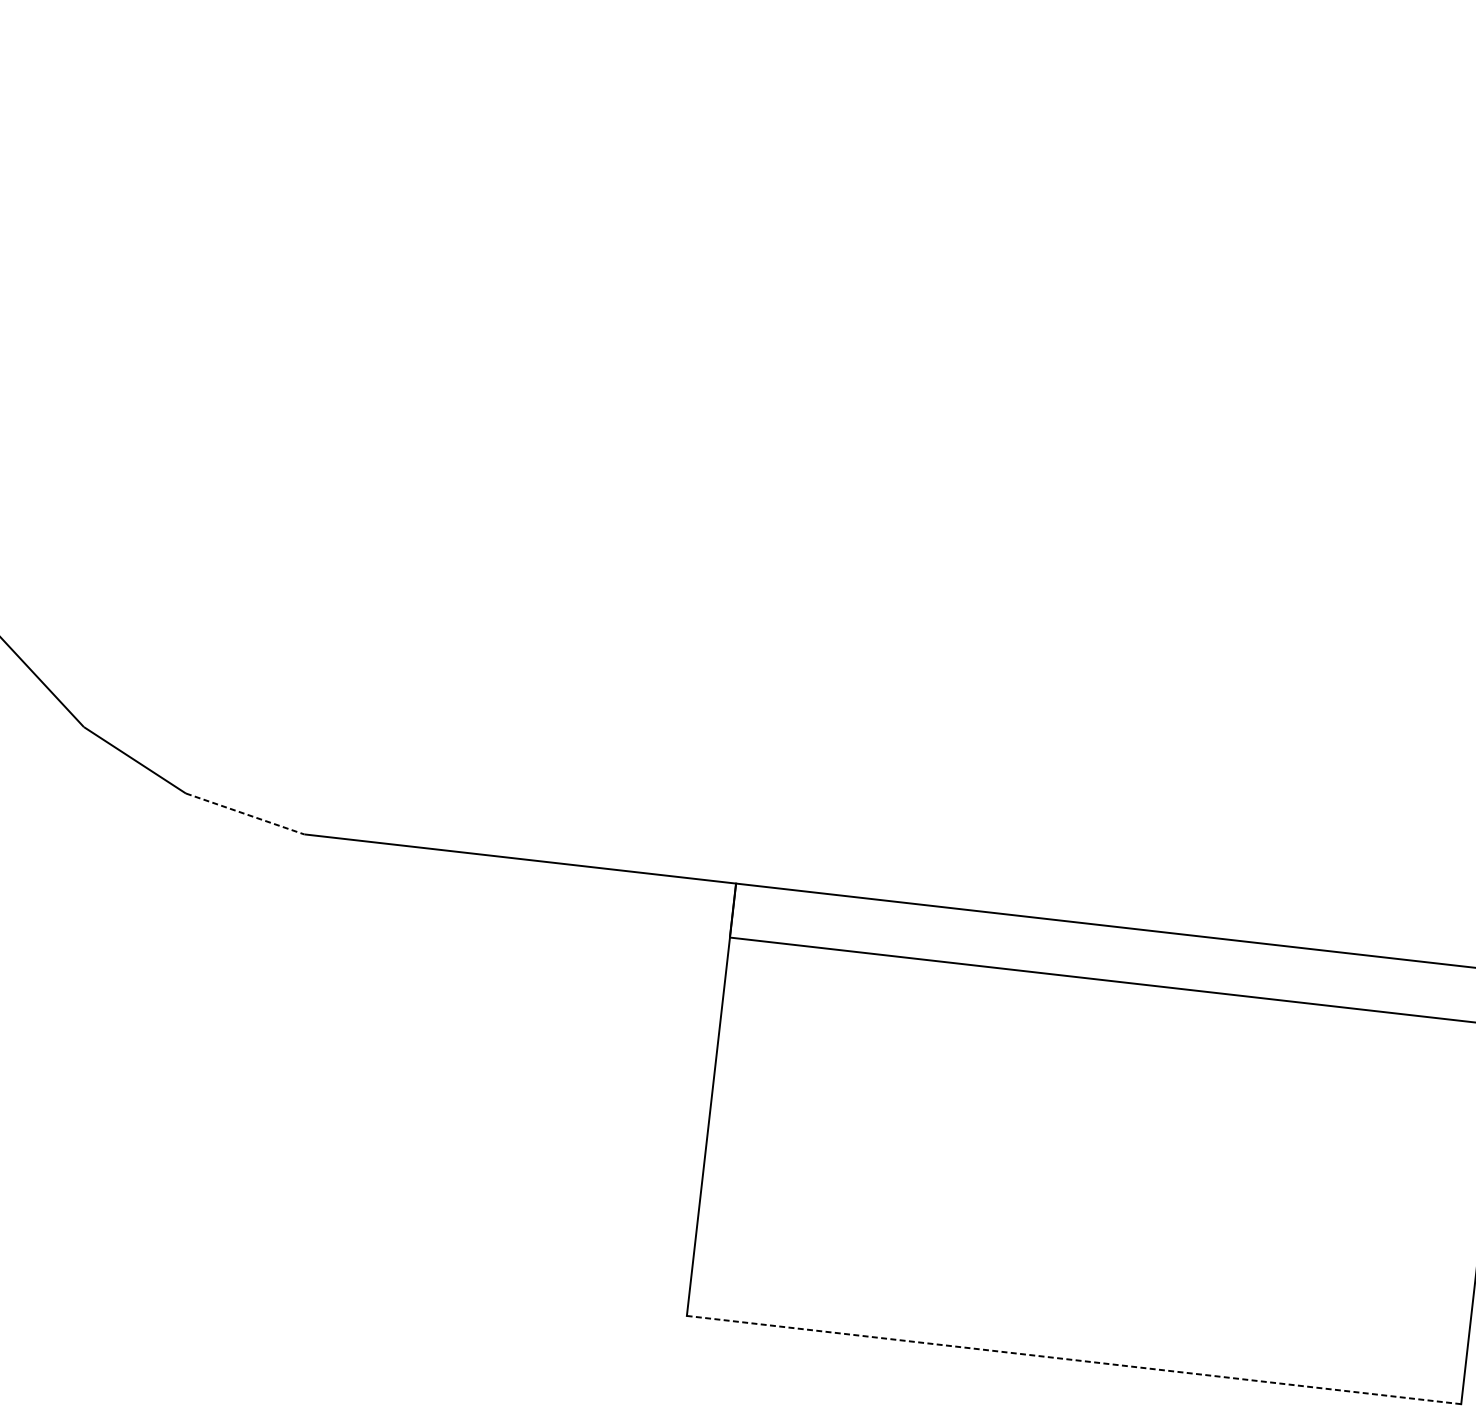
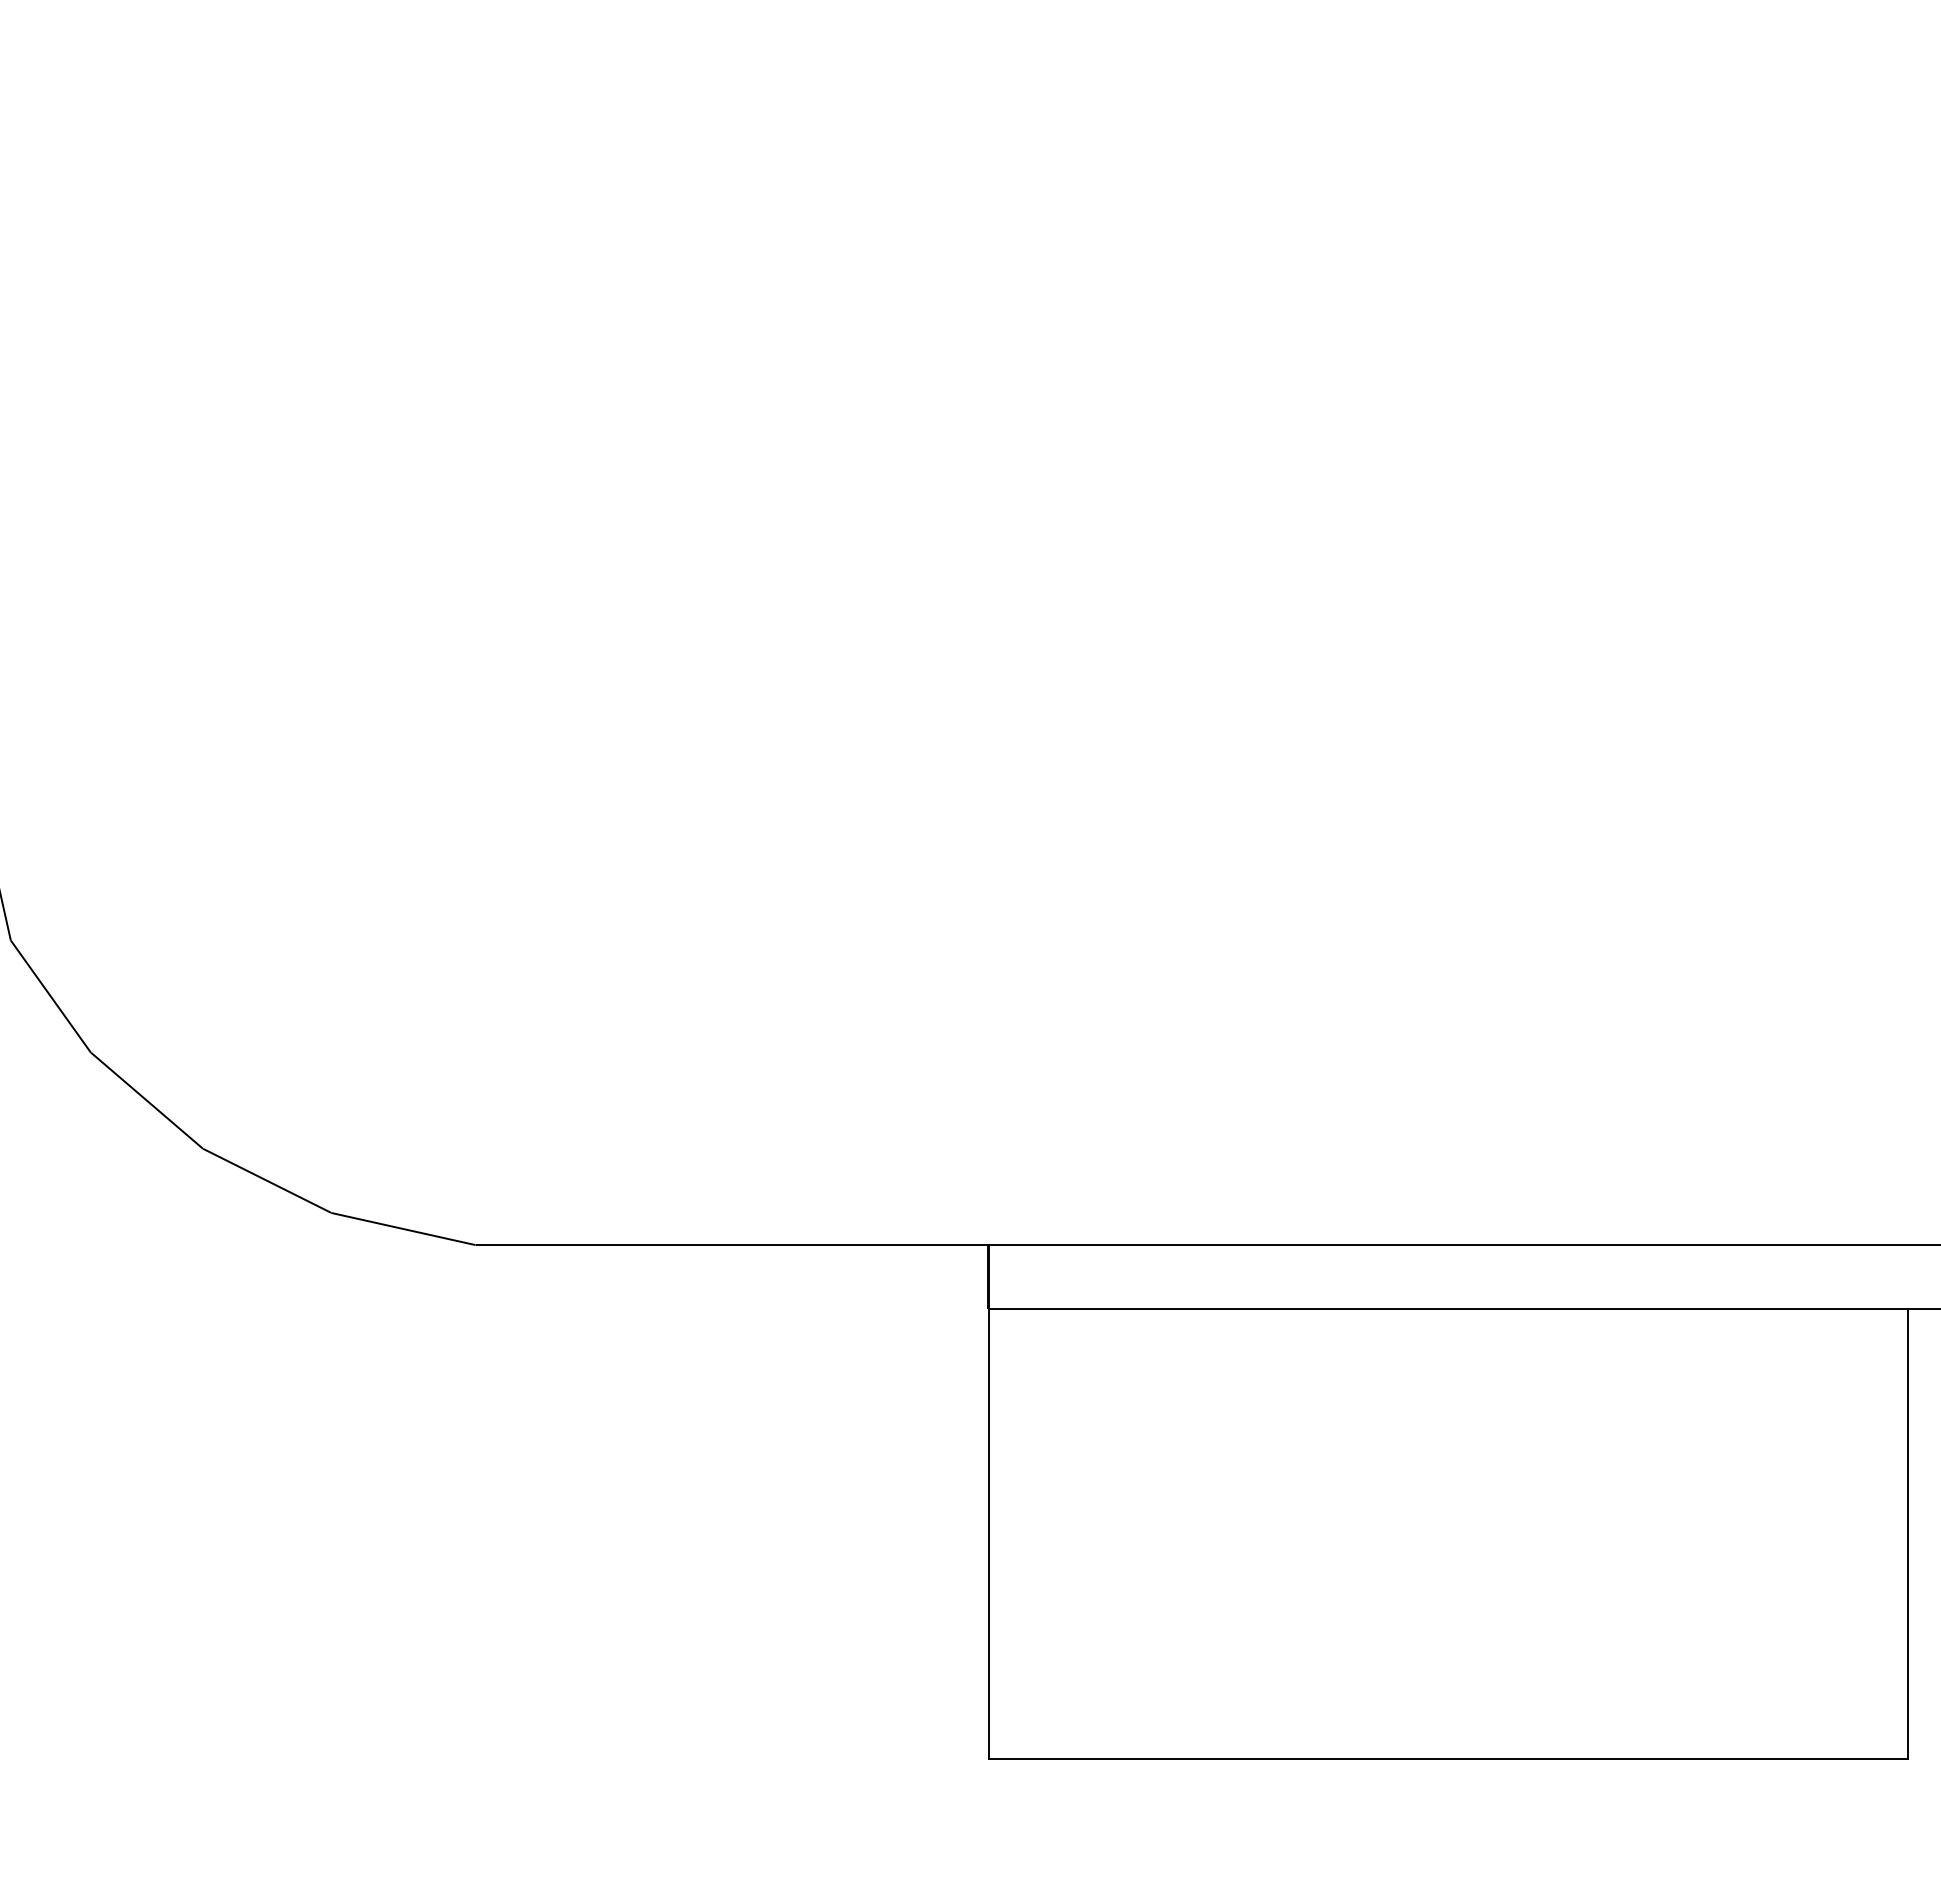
line: (245, 814) -> (403, 1229), dashed -> solid
line: (1074, 1359) -> (1448, 1758), dashed -> solid

